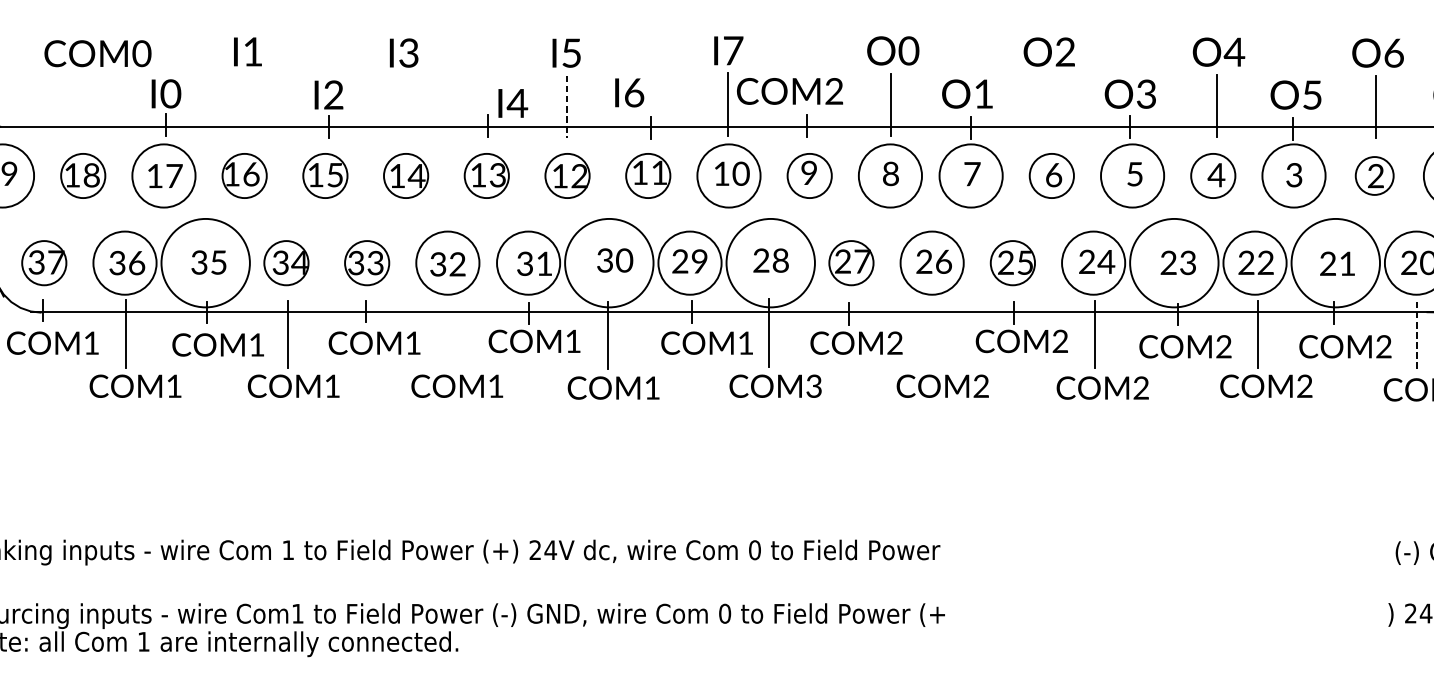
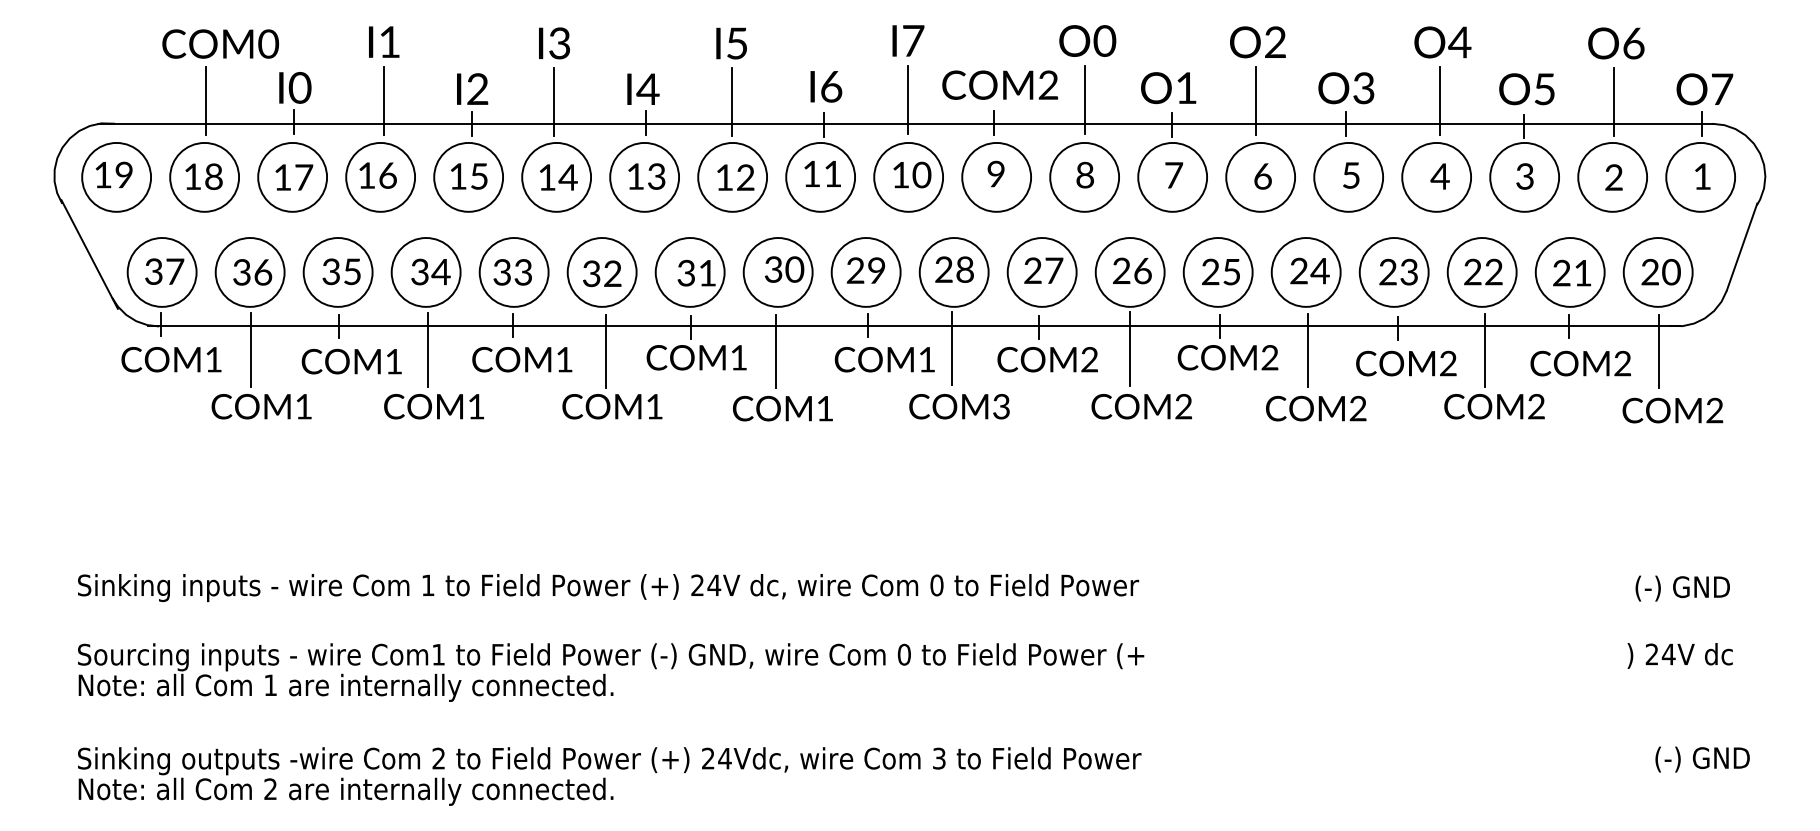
text: (789, 90) -> (999, 84), moved
text: (629, 92) -> (826, 86), moved
text: (513, 102) -> (643, 88), moved
line: (84, 105) -> (206, 100), added
line: (248, 105) -> (384, 100), added
line: (1048, 105) -> (1256, 100), added
line: (404, 107) -> (554, 102), added
line: (566, 107) -> (731, 102), dashed -> solid
circle: (83, 175) -> (204, 176), size x1.43
circle: (244, 175) -> (380, 176), size x1.43
circle: (325, 175) -> (468, 176), size x1.43
circle: (405, 175) -> (556, 176), size x1.43
circle: (486, 175) -> (644, 176), size x1.43
circle: (567, 175) -> (732, 176), size x1.43
circle: (648, 175) -> (820, 176), size x1.43
circle: (809, 175) -> (996, 176), size x1.43
circle: (1051, 175) -> (1260, 176), size x1.43
circle: (1213, 175) -> (1436, 176), size x1.43
circle: (1374, 175) -> (1612, 176), size x1.67
circle: (43, 263) -> (161, 272), size x1.43
circle: (205, 263) -> (337, 272), size x0.71
circle: (285, 263) -> (425, 272), size x1.43
circle: (366, 263) -> (513, 272), size x1.43
circle: (608, 263) -> (777, 272), size x0.71
circle: (770, 263) -> (953, 272), size x0.71
circle: (850, 263) -> (1041, 272), size x1.43
circle: (1012, 263) -> (1217, 272), size x1.43
circle: (1173, 263) -> (1393, 272), size x0.71
circle: (1335, 263) -> (1569, 272), size x0.71
line: (931, 332) -> (1129, 348), added
line: (450, 335) -> (605, 351), added
line: (1416, 335) -> (1658, 351), dashed -> solid

